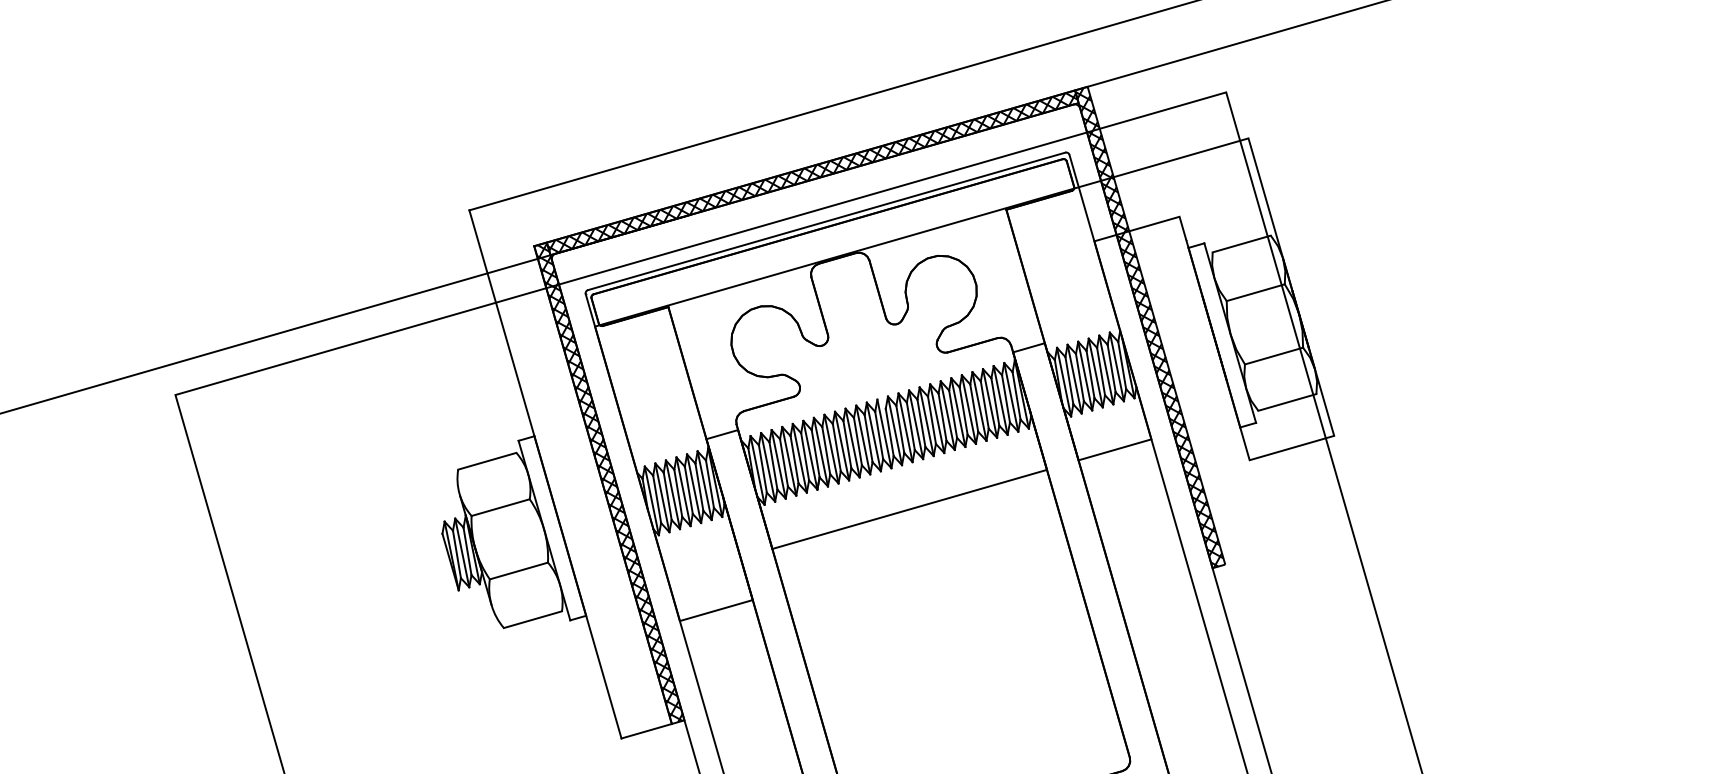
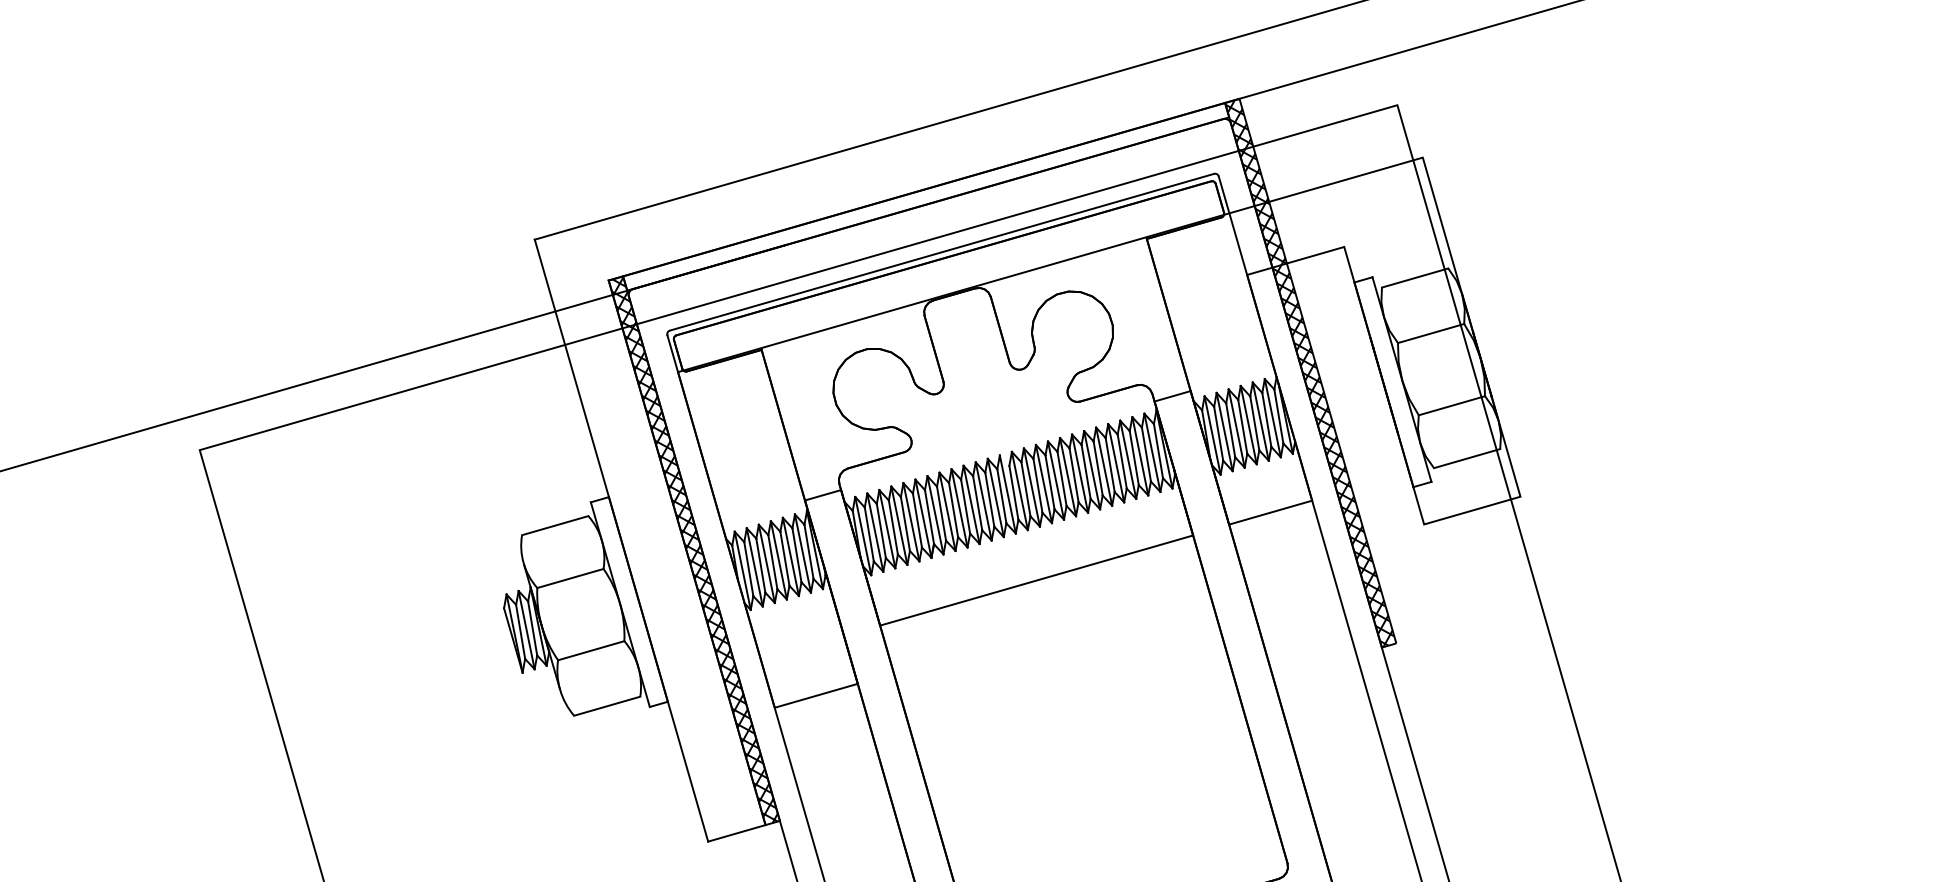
hatch: (812, 172) -> (925, 196), removed

